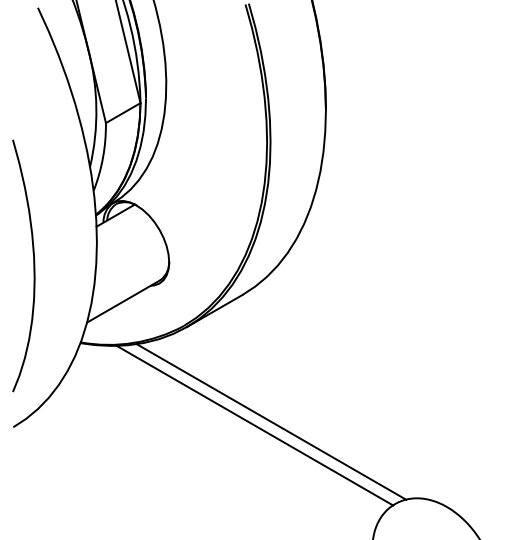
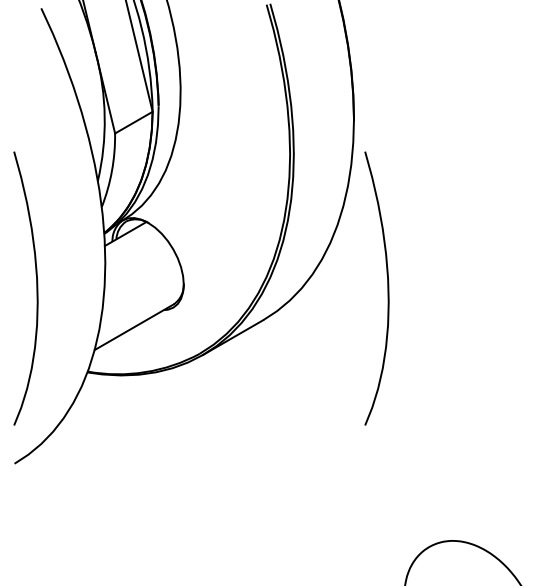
curve: (356, 265) -> (387, 288), added
line: (271, 421) -> (294, 457), removed
line: (254, 425) -> (276, 461), removed

